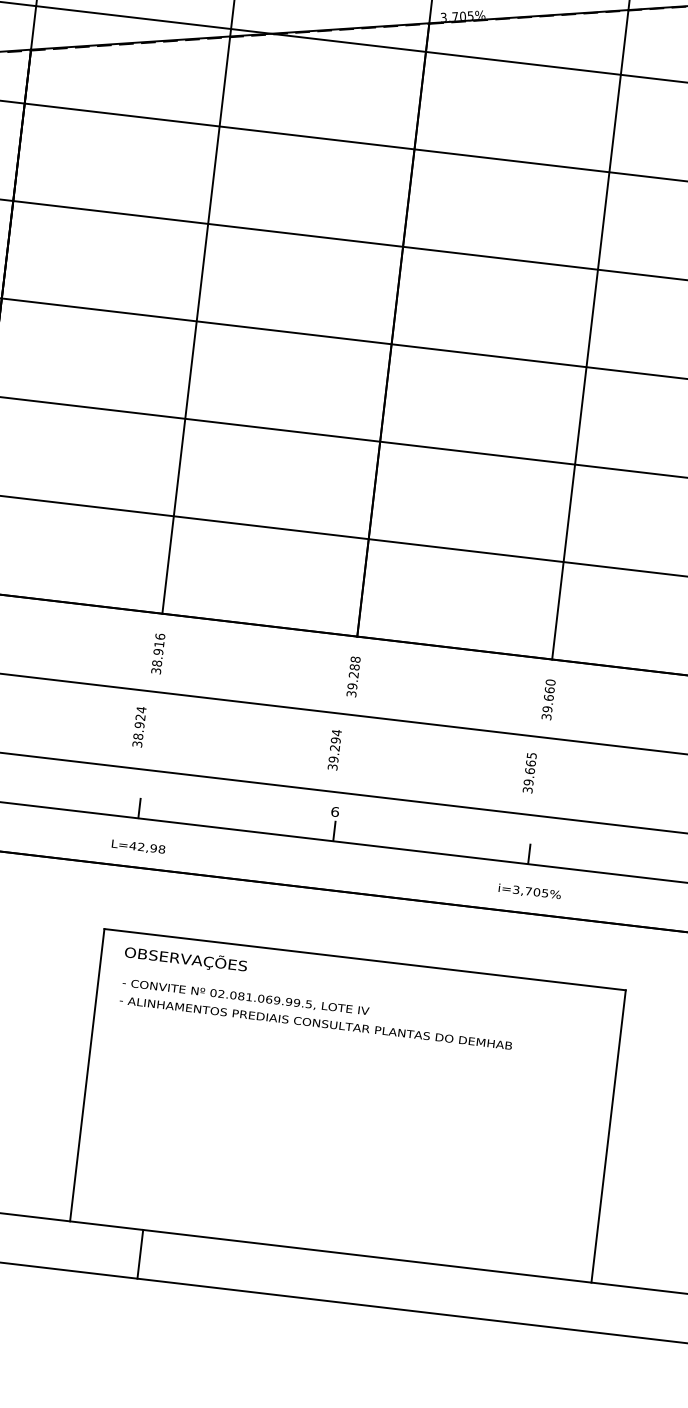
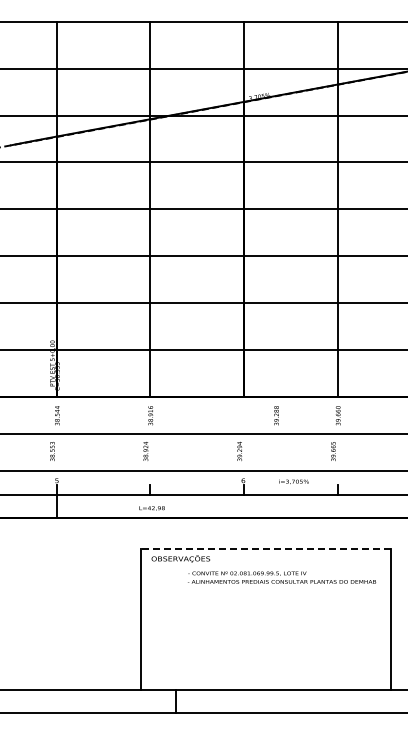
text: (353, 676) -> (276, 415), moved
text: (528, 891) -> (293, 481), moved
line: (364, 960) -> (265, 549), solid -> dashed
text: (318, 1014) -> (282, 577), moved

